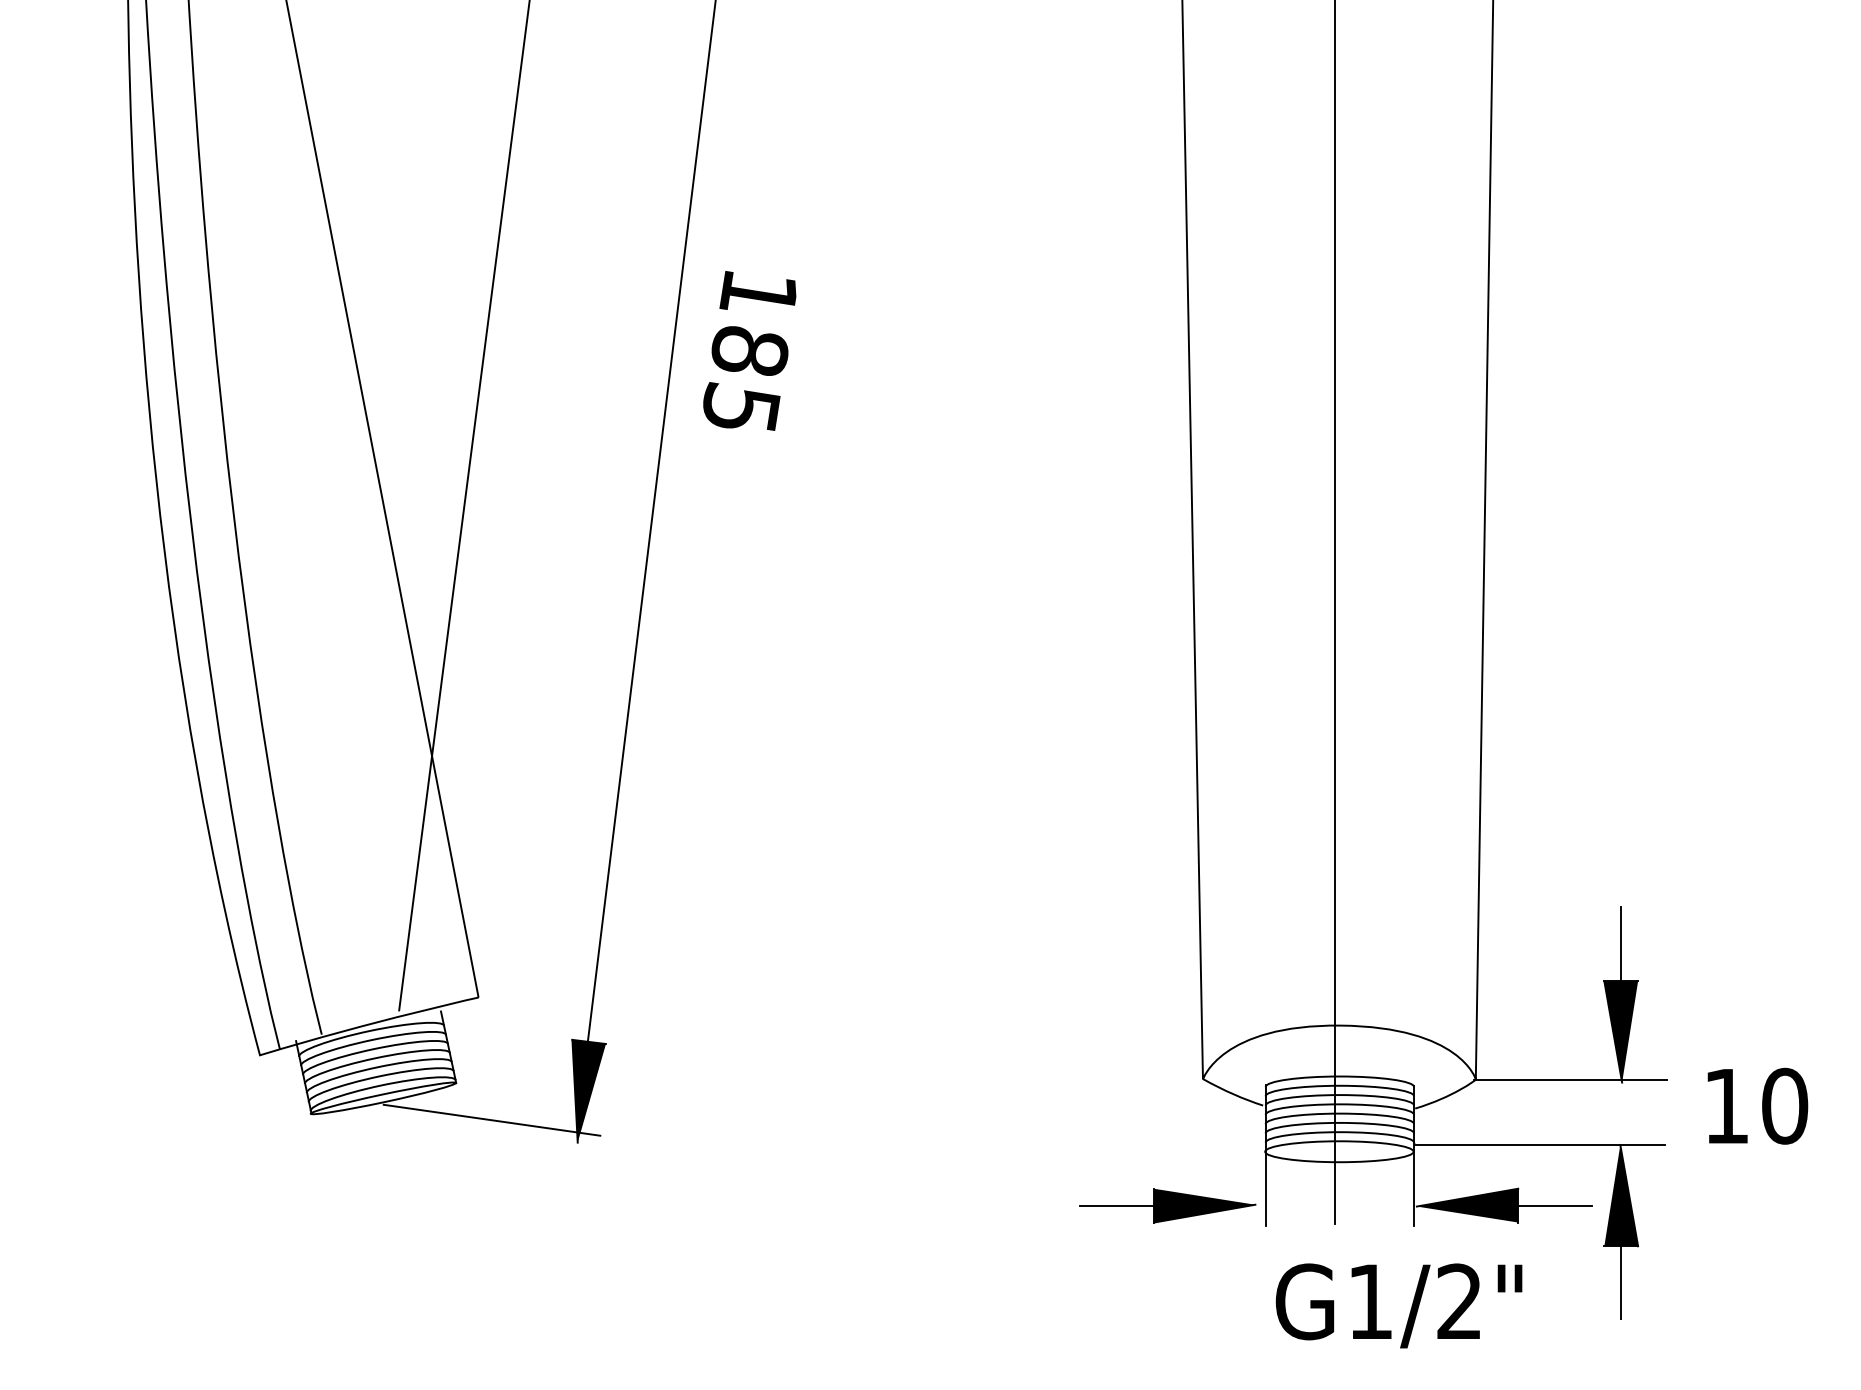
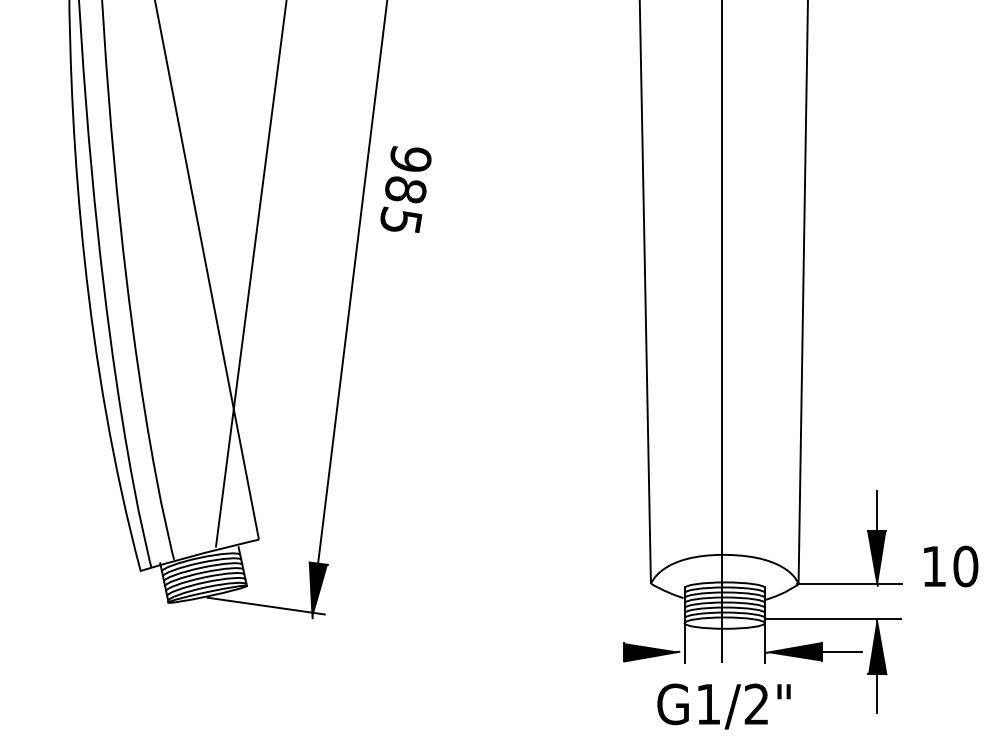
text: (758, 293) -> (410, 158), 185 -> 985
text: (1758, 1106) -> (951, 566), moved
line: (1117, 1205) -> (604, 652), removed
text: (1398, 1305) -> (723, 706), moved

